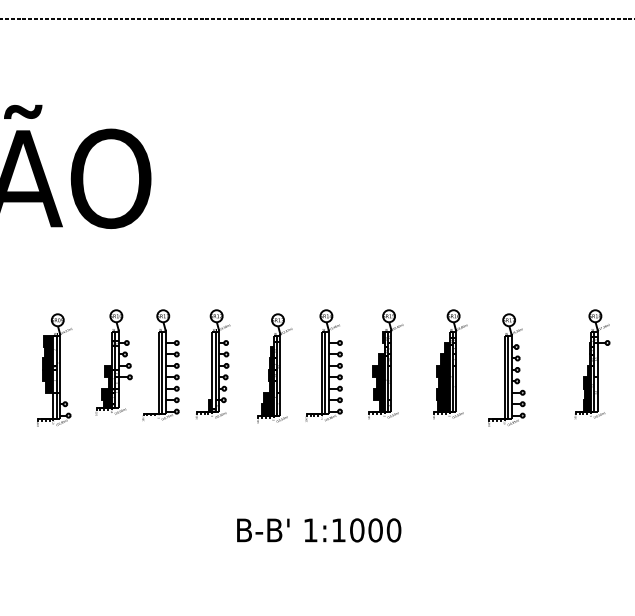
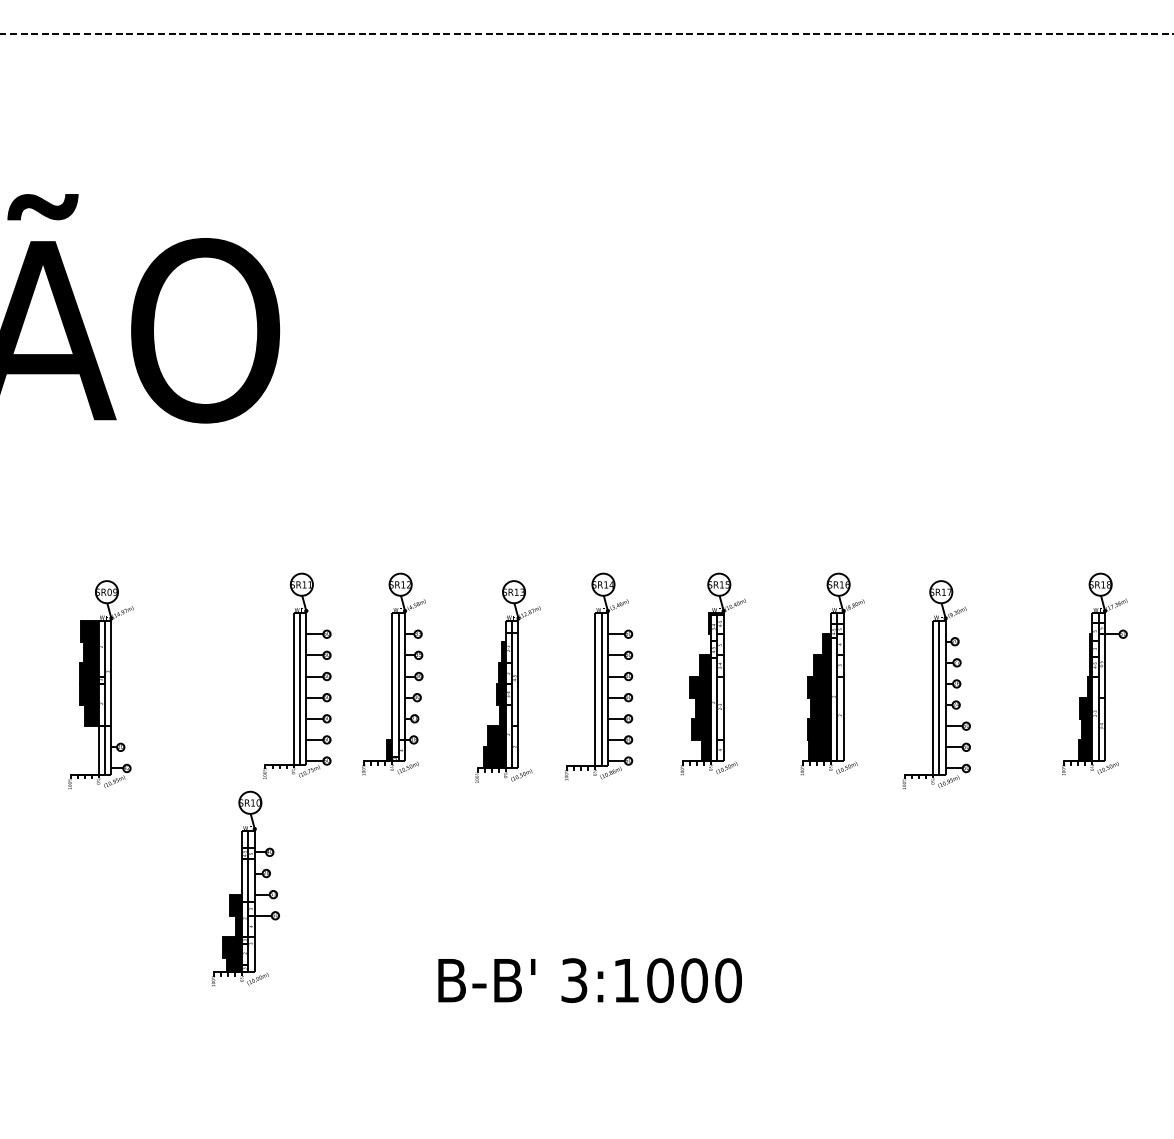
part: (113, 362) -> (245, 888), moved
text: (310, 530) -> (574, 980), 1:1000 -> 3:1000

